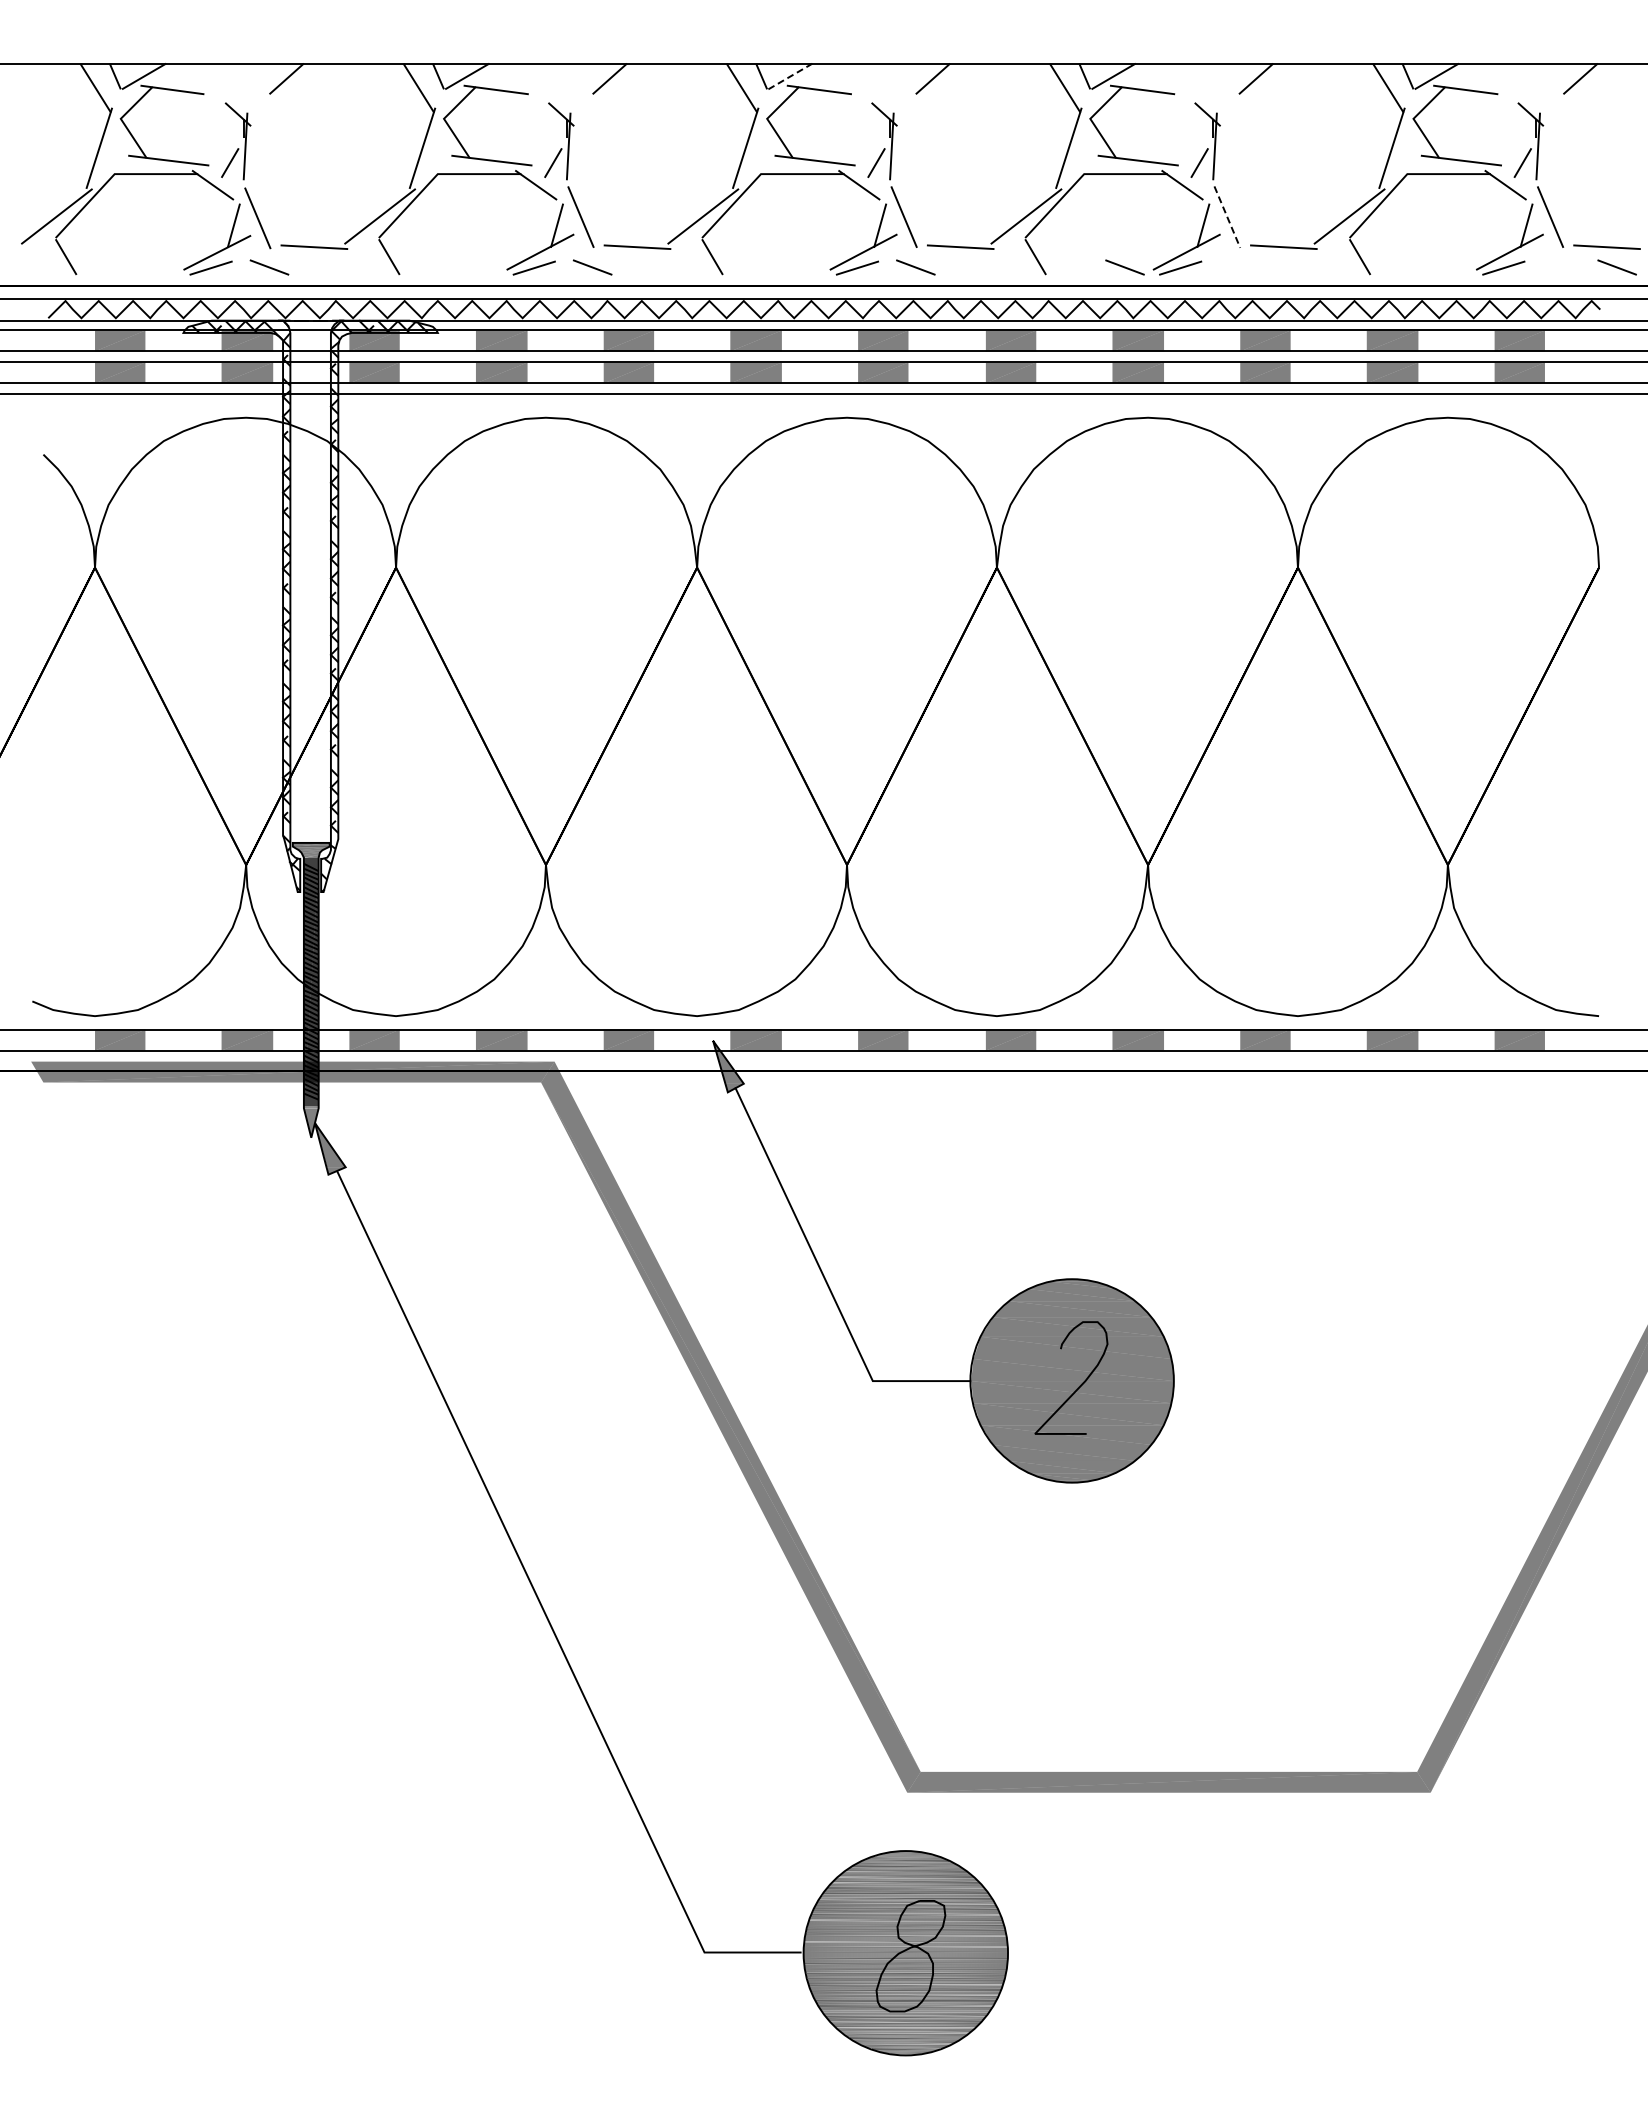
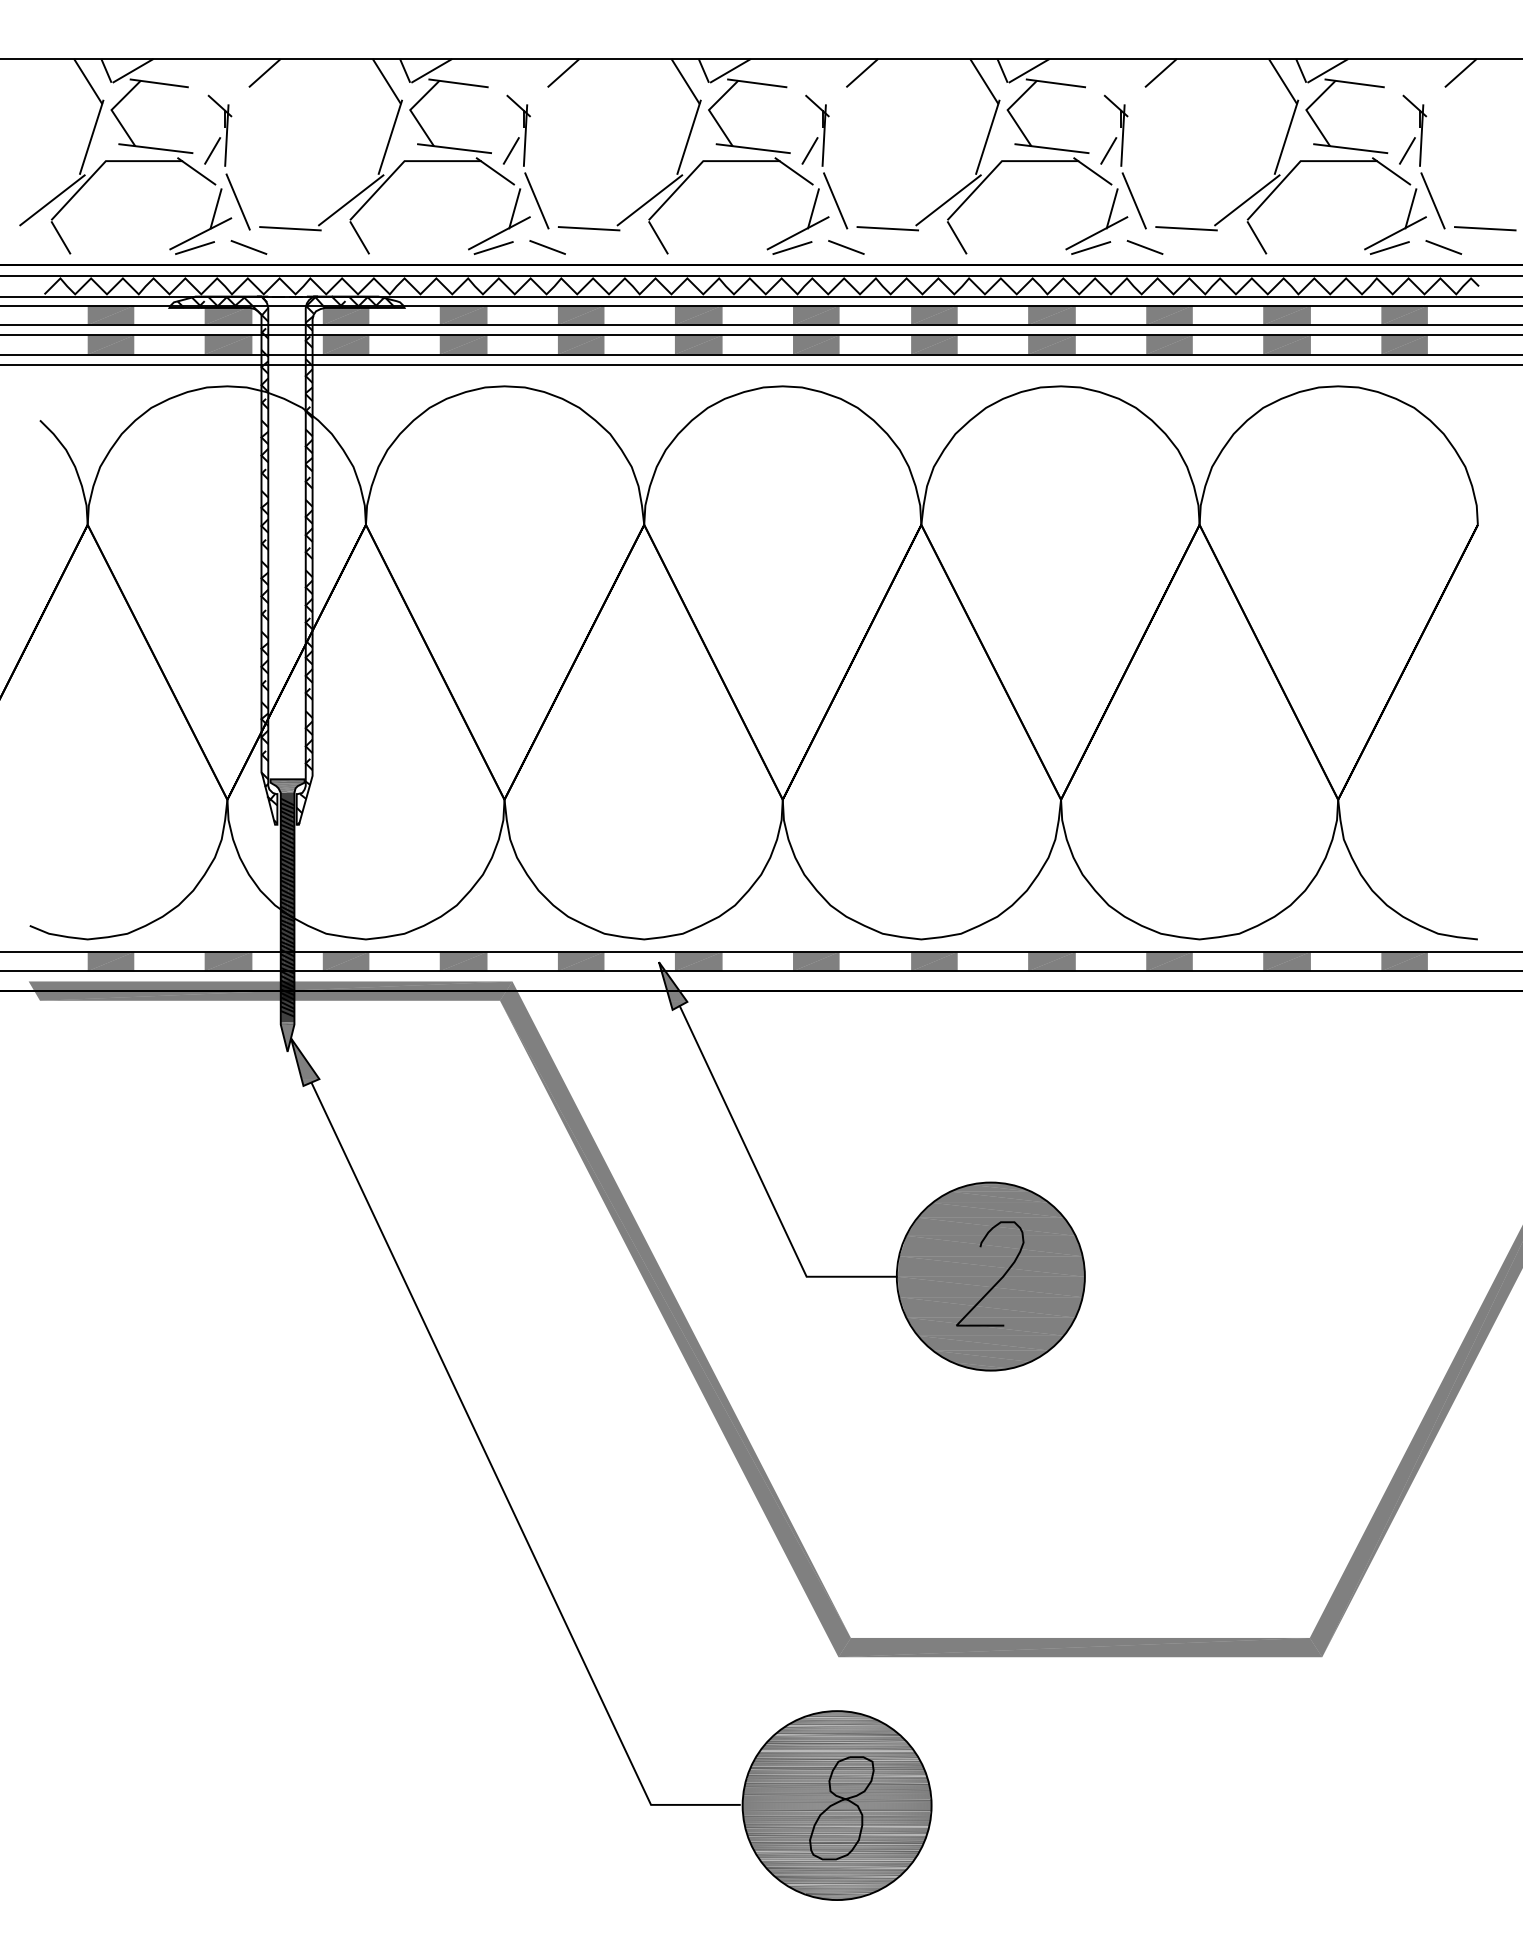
line: (790, 76) -> (730, 70), dashed -> solid
line: (1227, 217) -> (1134, 201), dashed -> solid
line: (1124, 267) -> (1144, 247), moved
line: (1616, 267) -> (1443, 247), moved

